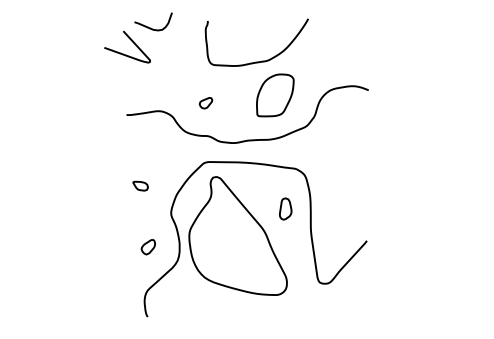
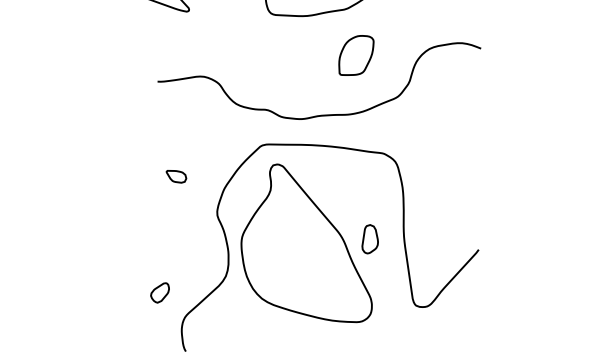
part: (275, 95) -> (356, 55), size x0.7
part: (205, 103) -> (263, 66), removed
part: (285, 208) -> (369, 238), moved
part: (147, 247) -> (158, 293), moved

